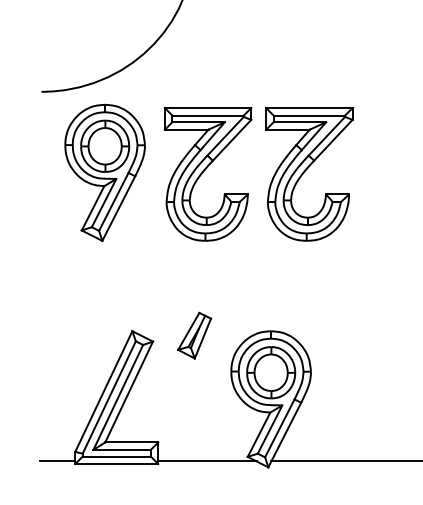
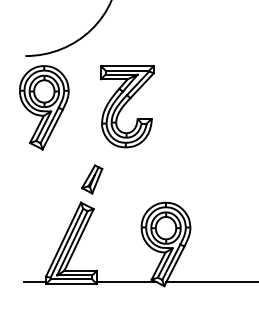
part: (105, 172) -> (44, 107), moved
part: (307, 174) -> (188, 106), removed
part: (195, 335) -> (92, 179), moved

